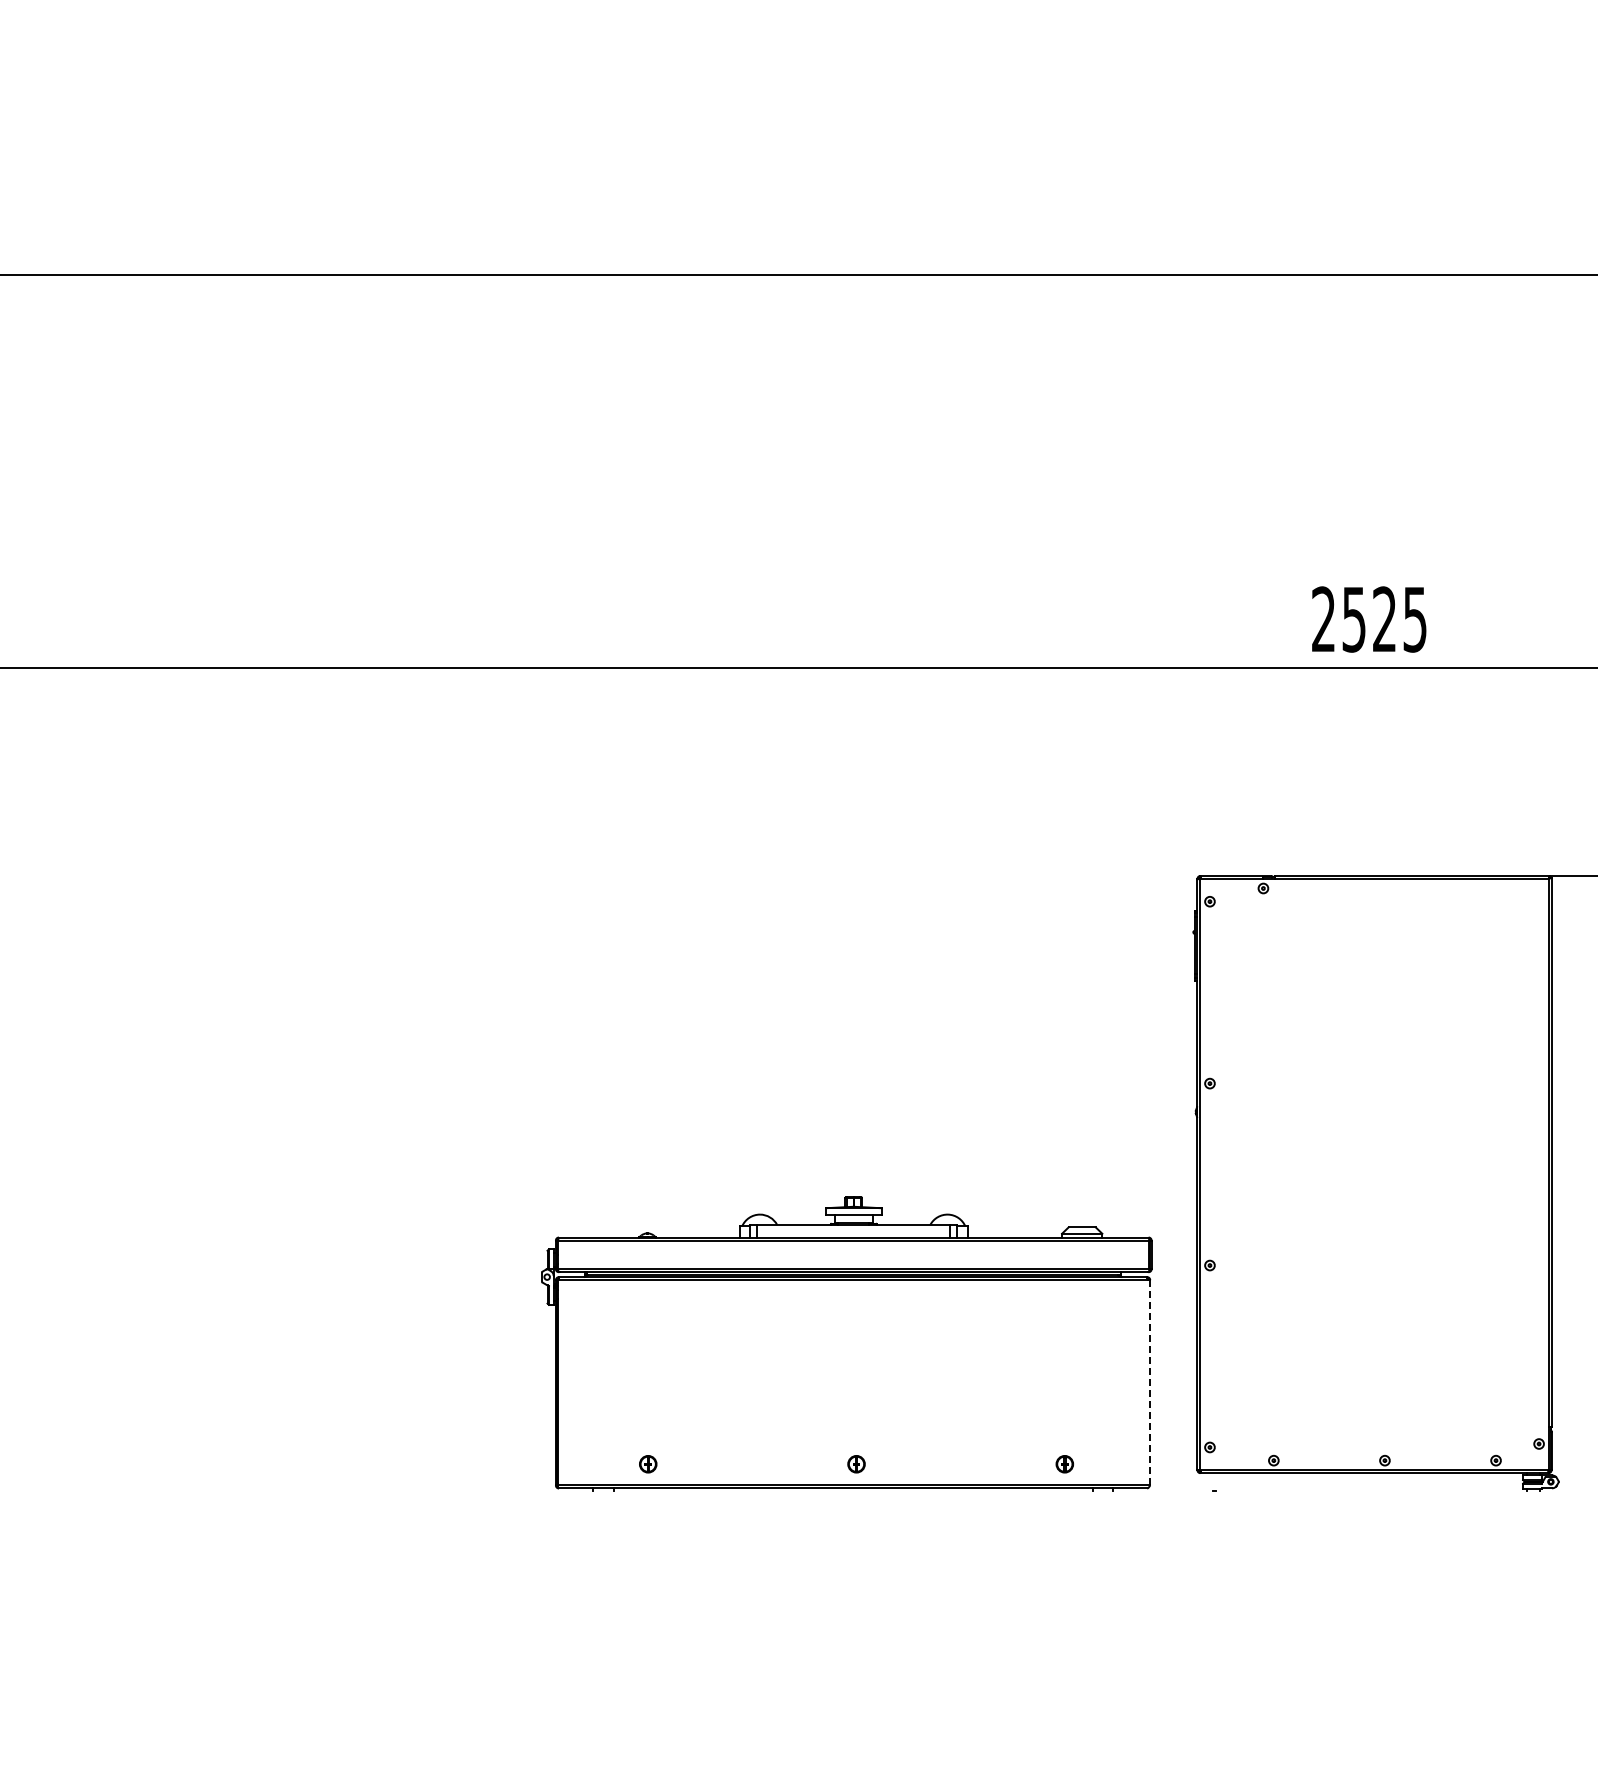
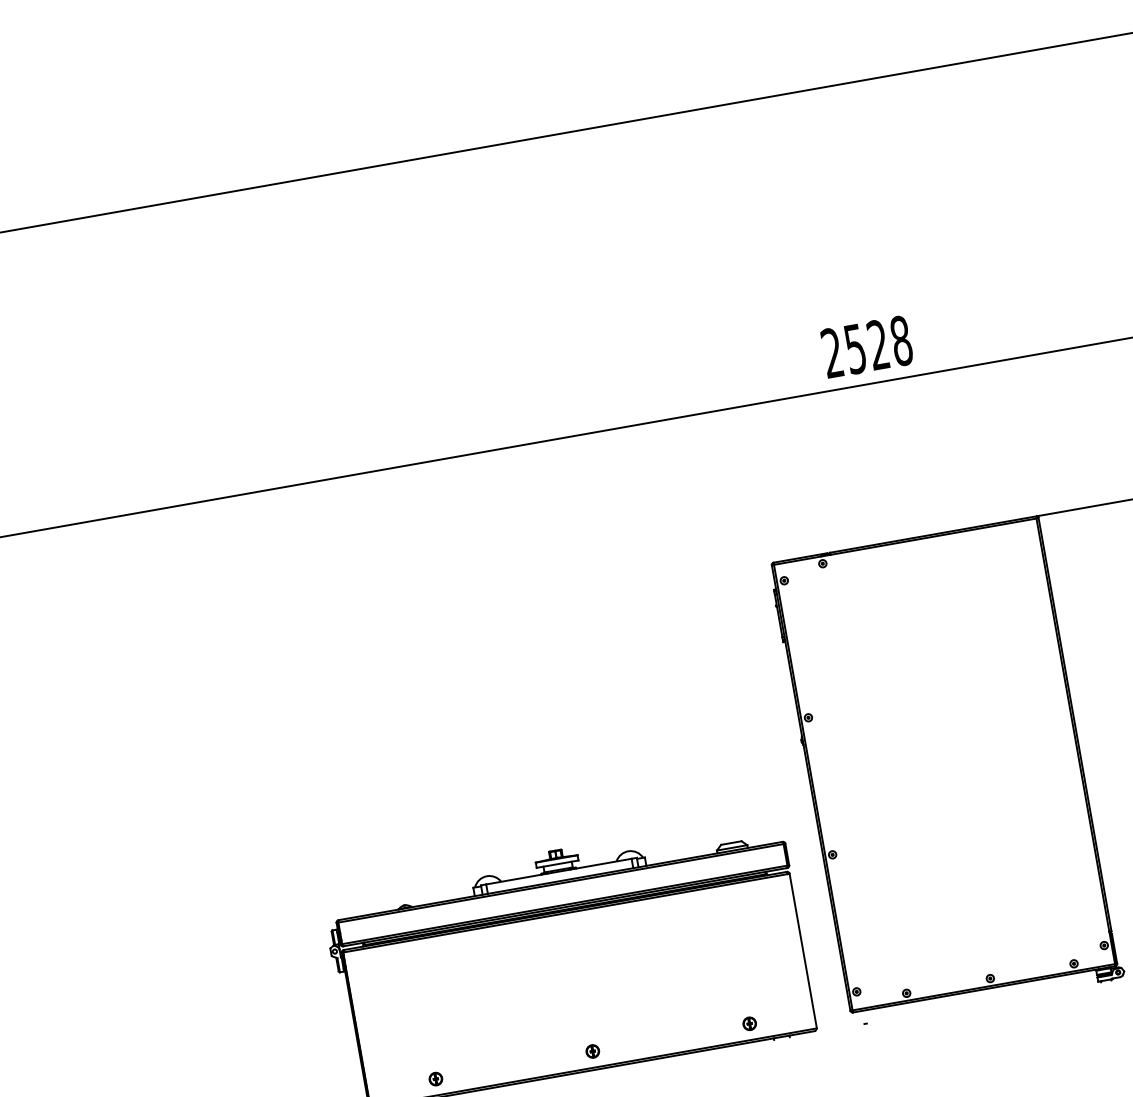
text: (1415, 619) -> (901, 340), 2525 -> 2528
line: (1150, 1382) -> (803, 950), dashed -> solid

